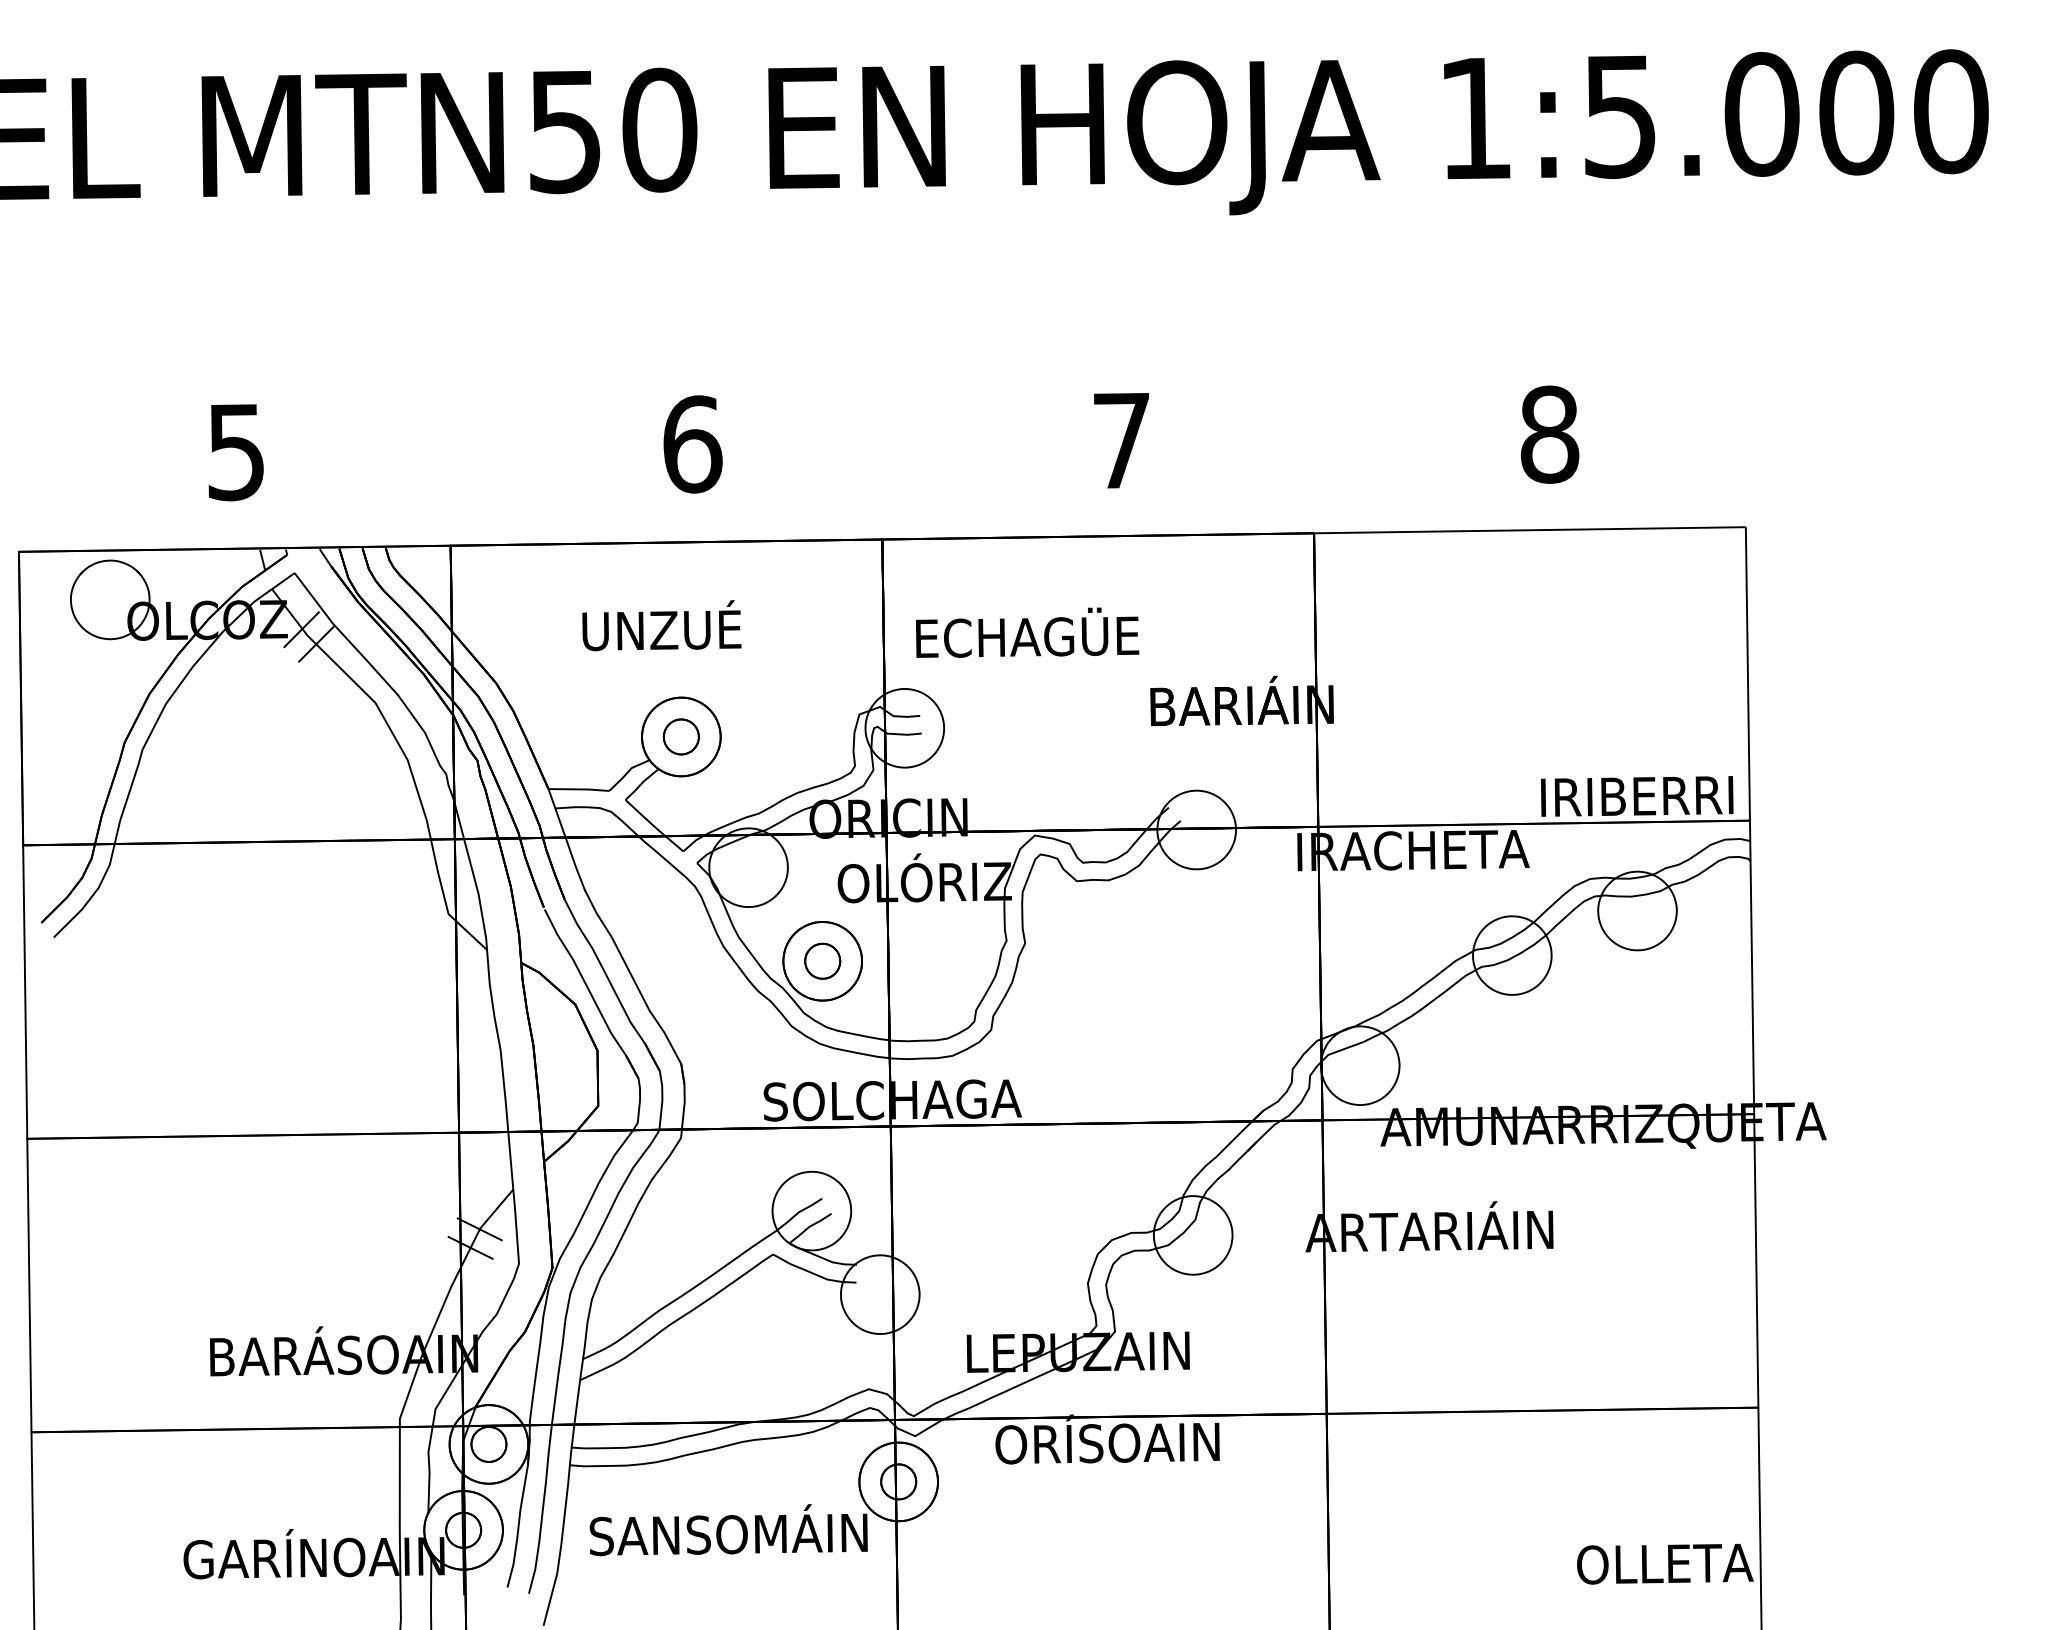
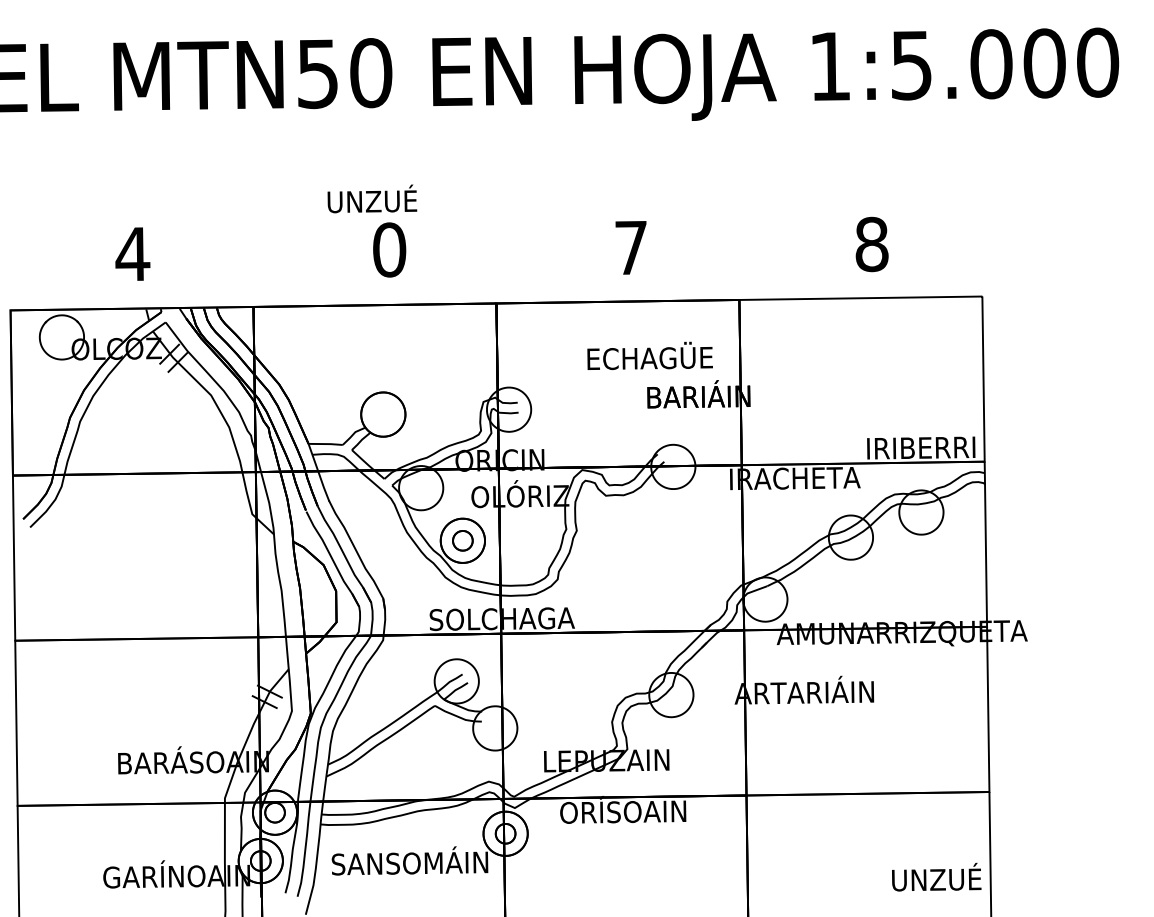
text: (692, 443) -> (389, 249), 6 -> 0
text: (235, 452) -> (132, 254), 5 -> 4
text: (662, 624) -> (372, 198), moved
text: (1026, 631) -> (649, 355), moved
part: (681, 736) -> (383, 414), removed
text: (1664, 1557) -> (936, 876), OLLETA -> UNZUÉ

